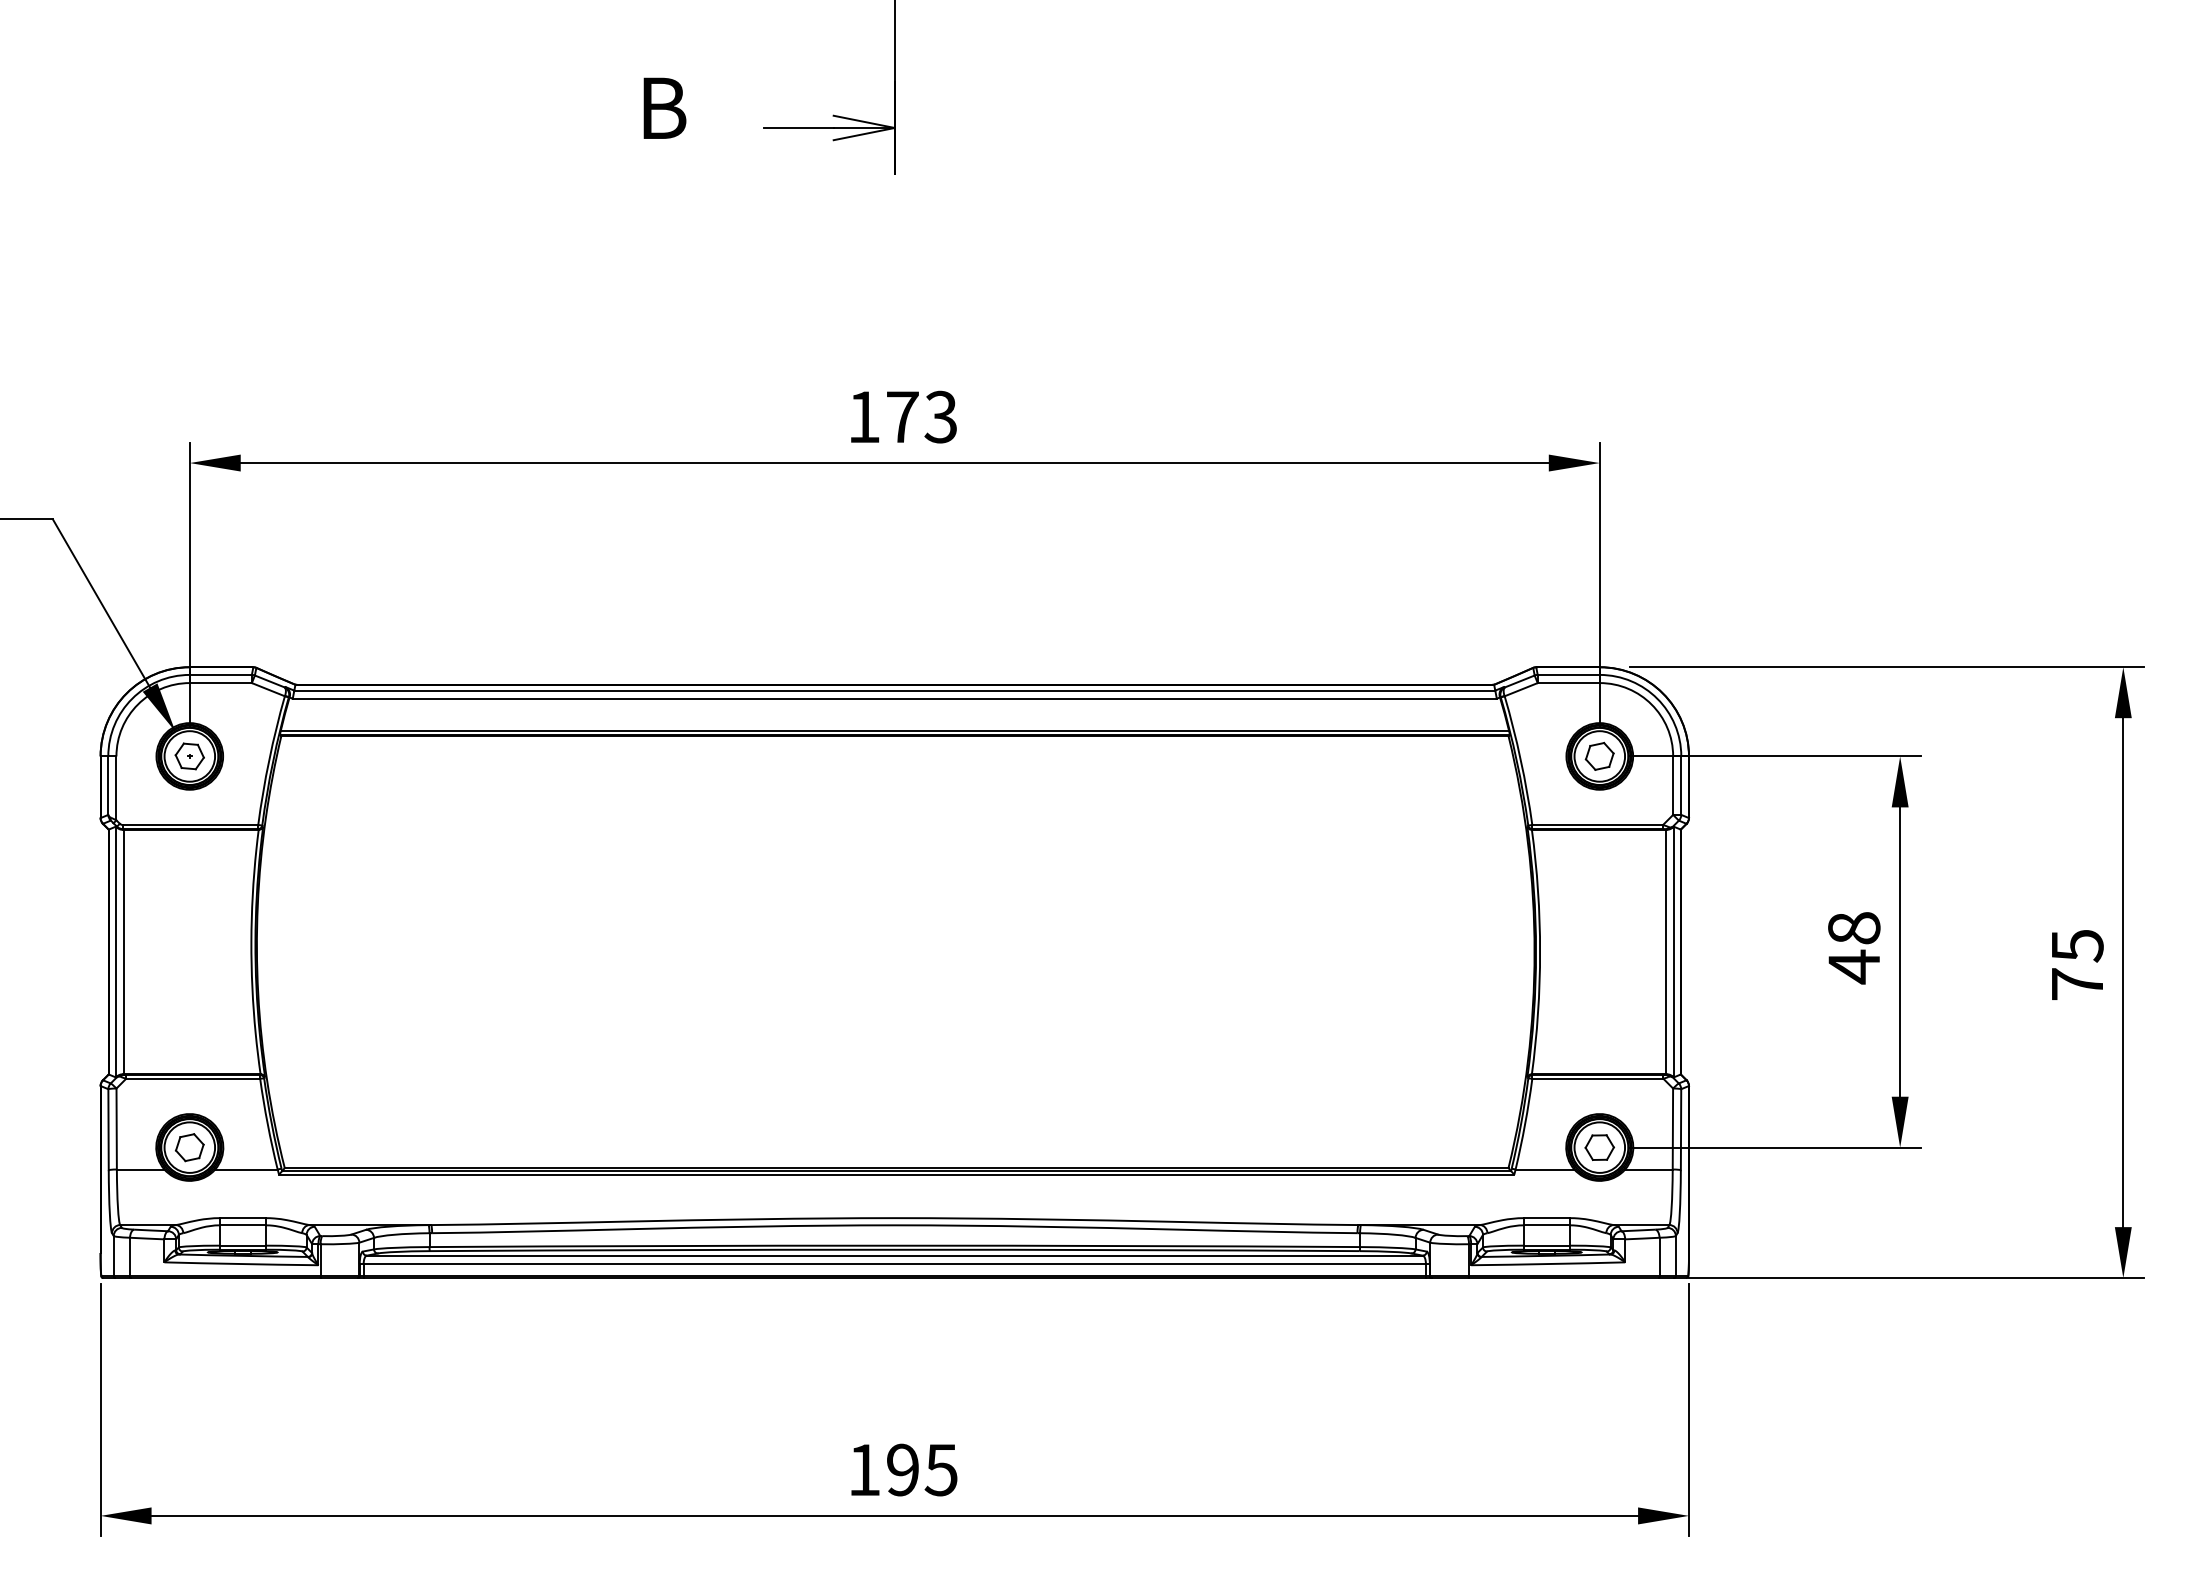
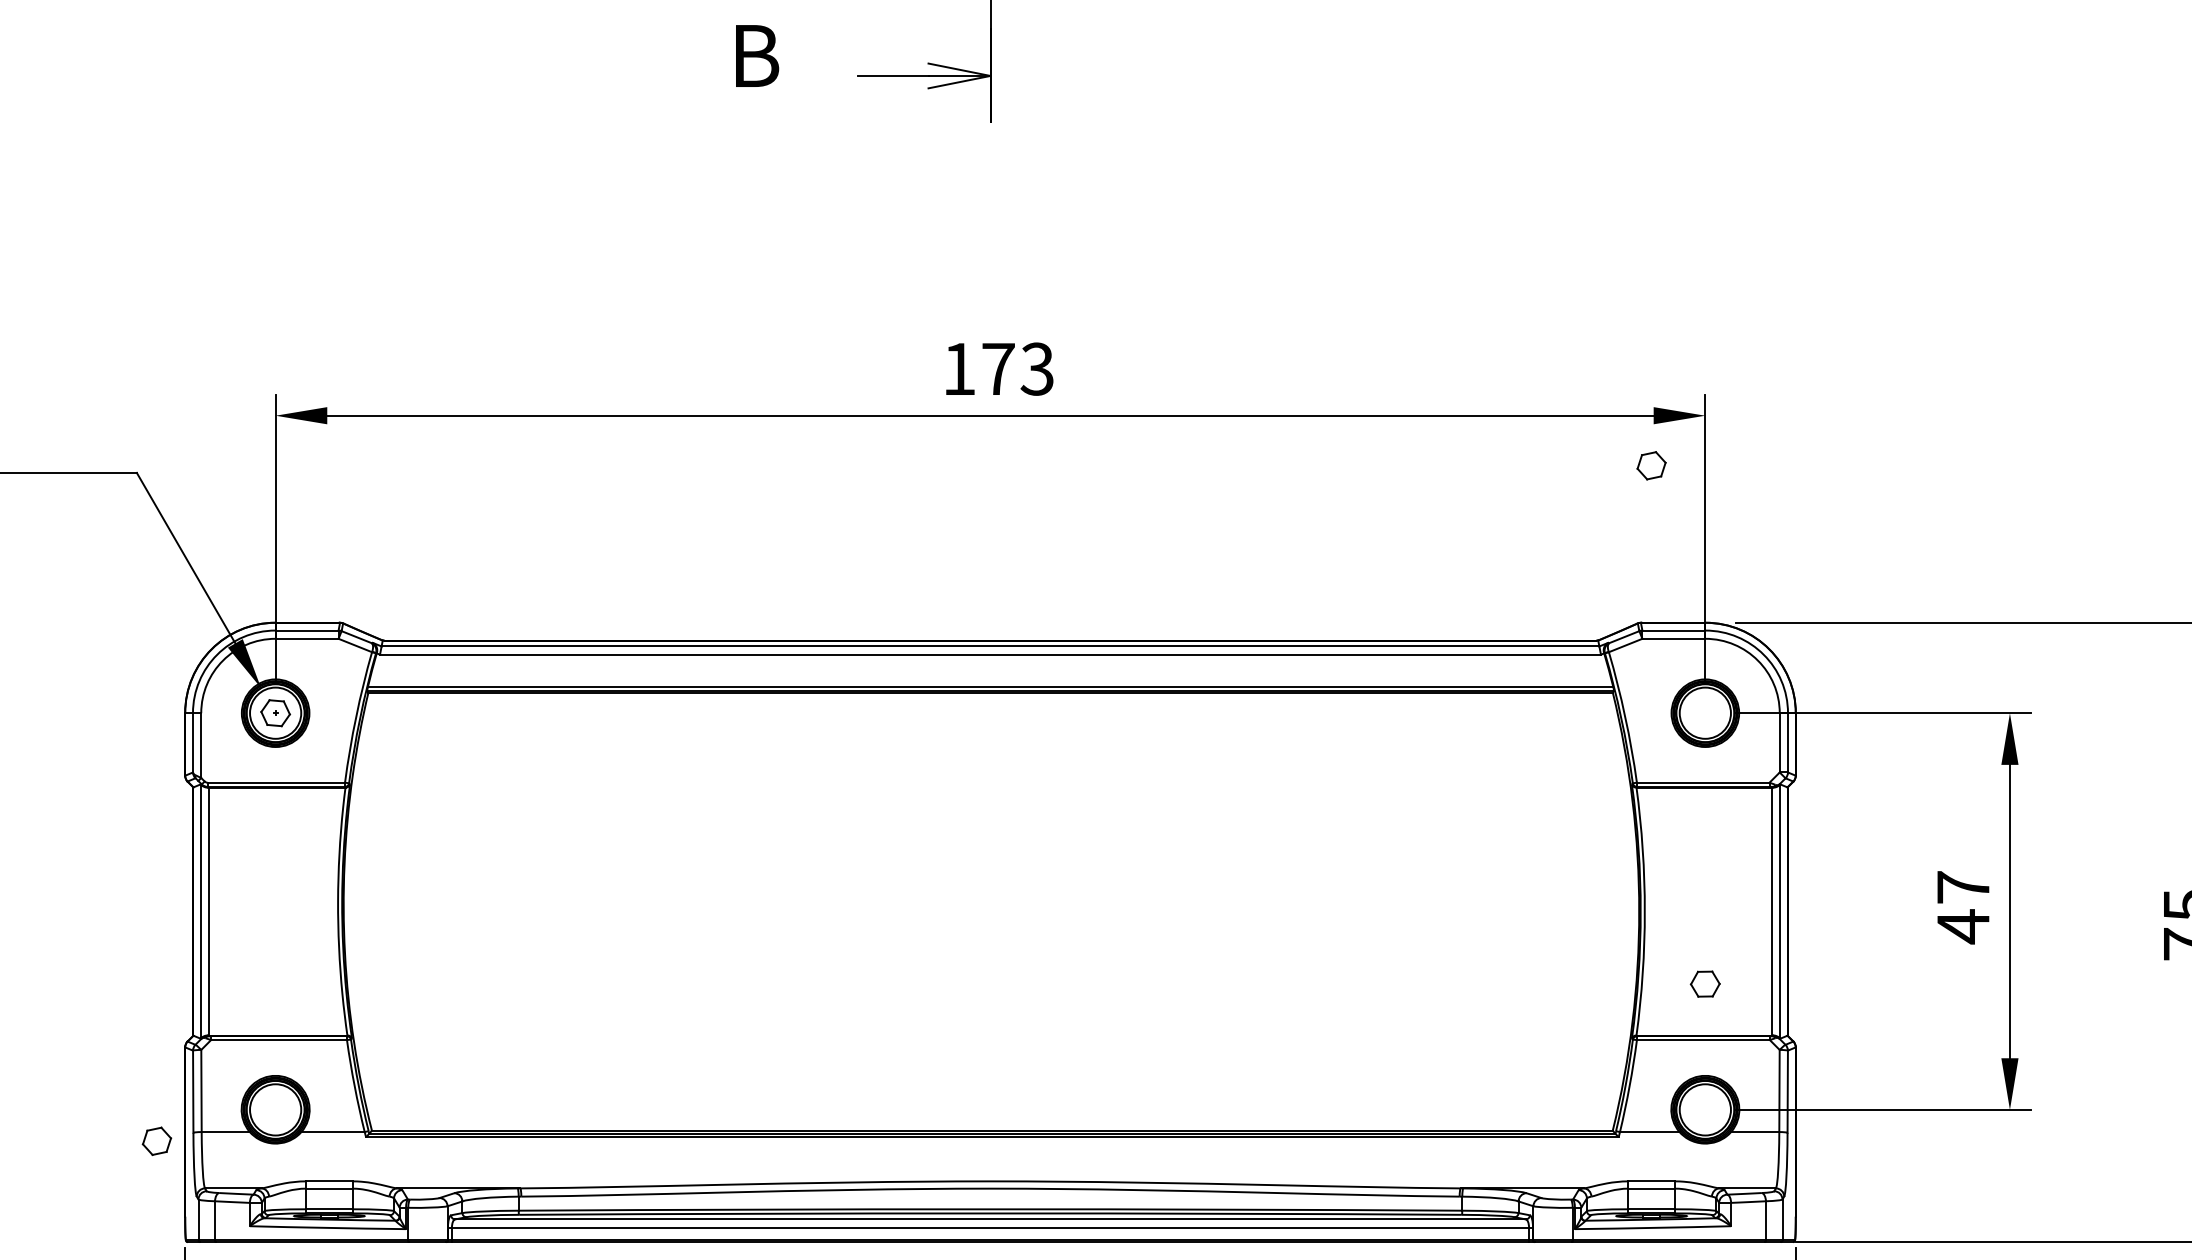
part: (1599, 755) -> (1651, 464), moved
text: (1854, 928) -> (1963, 887), 48 -> 47
part: (189, 1147) -> (156, 1141), moved
part: (1599, 1147) -> (1705, 984), moved

